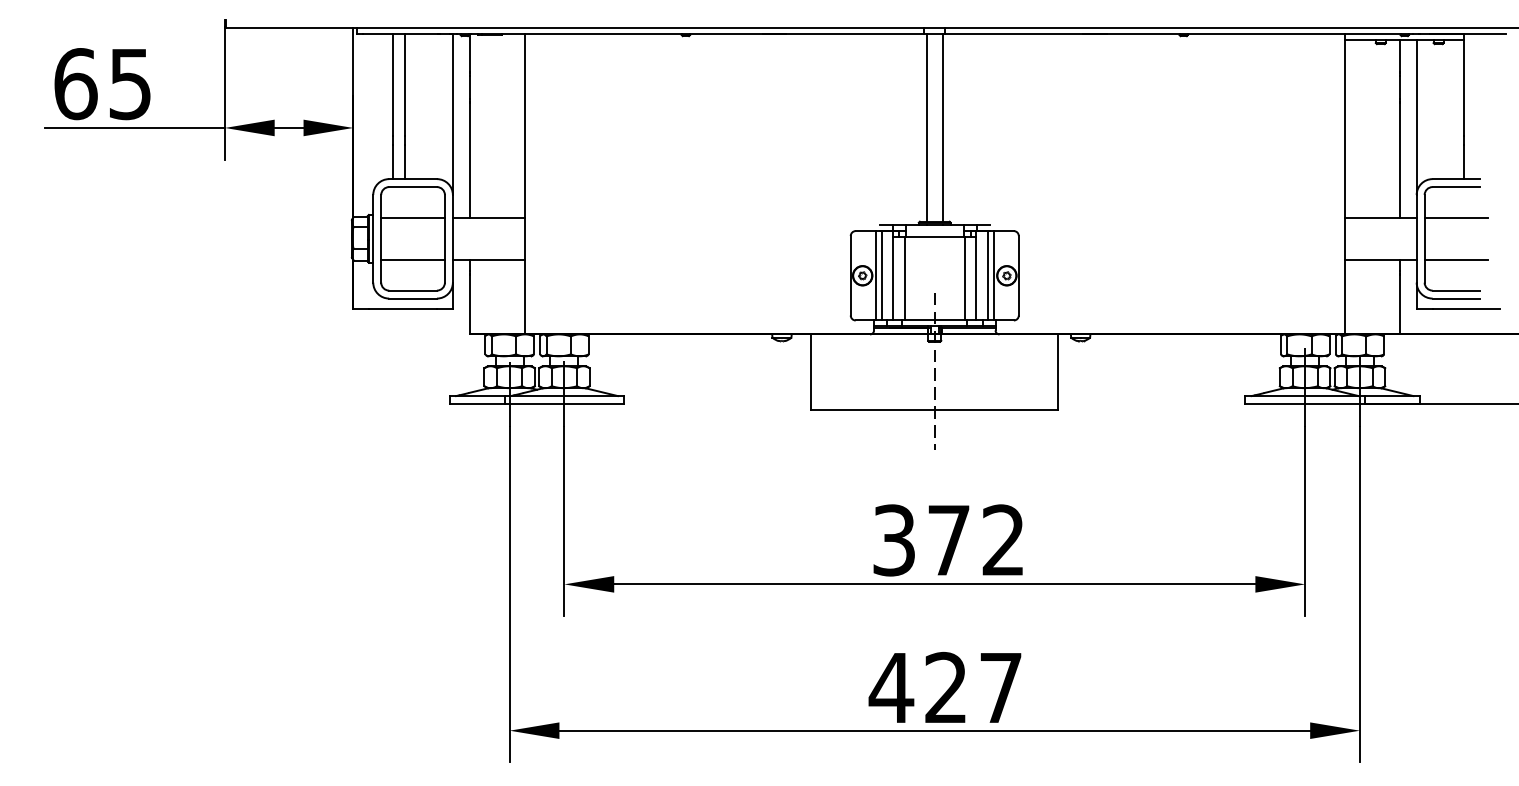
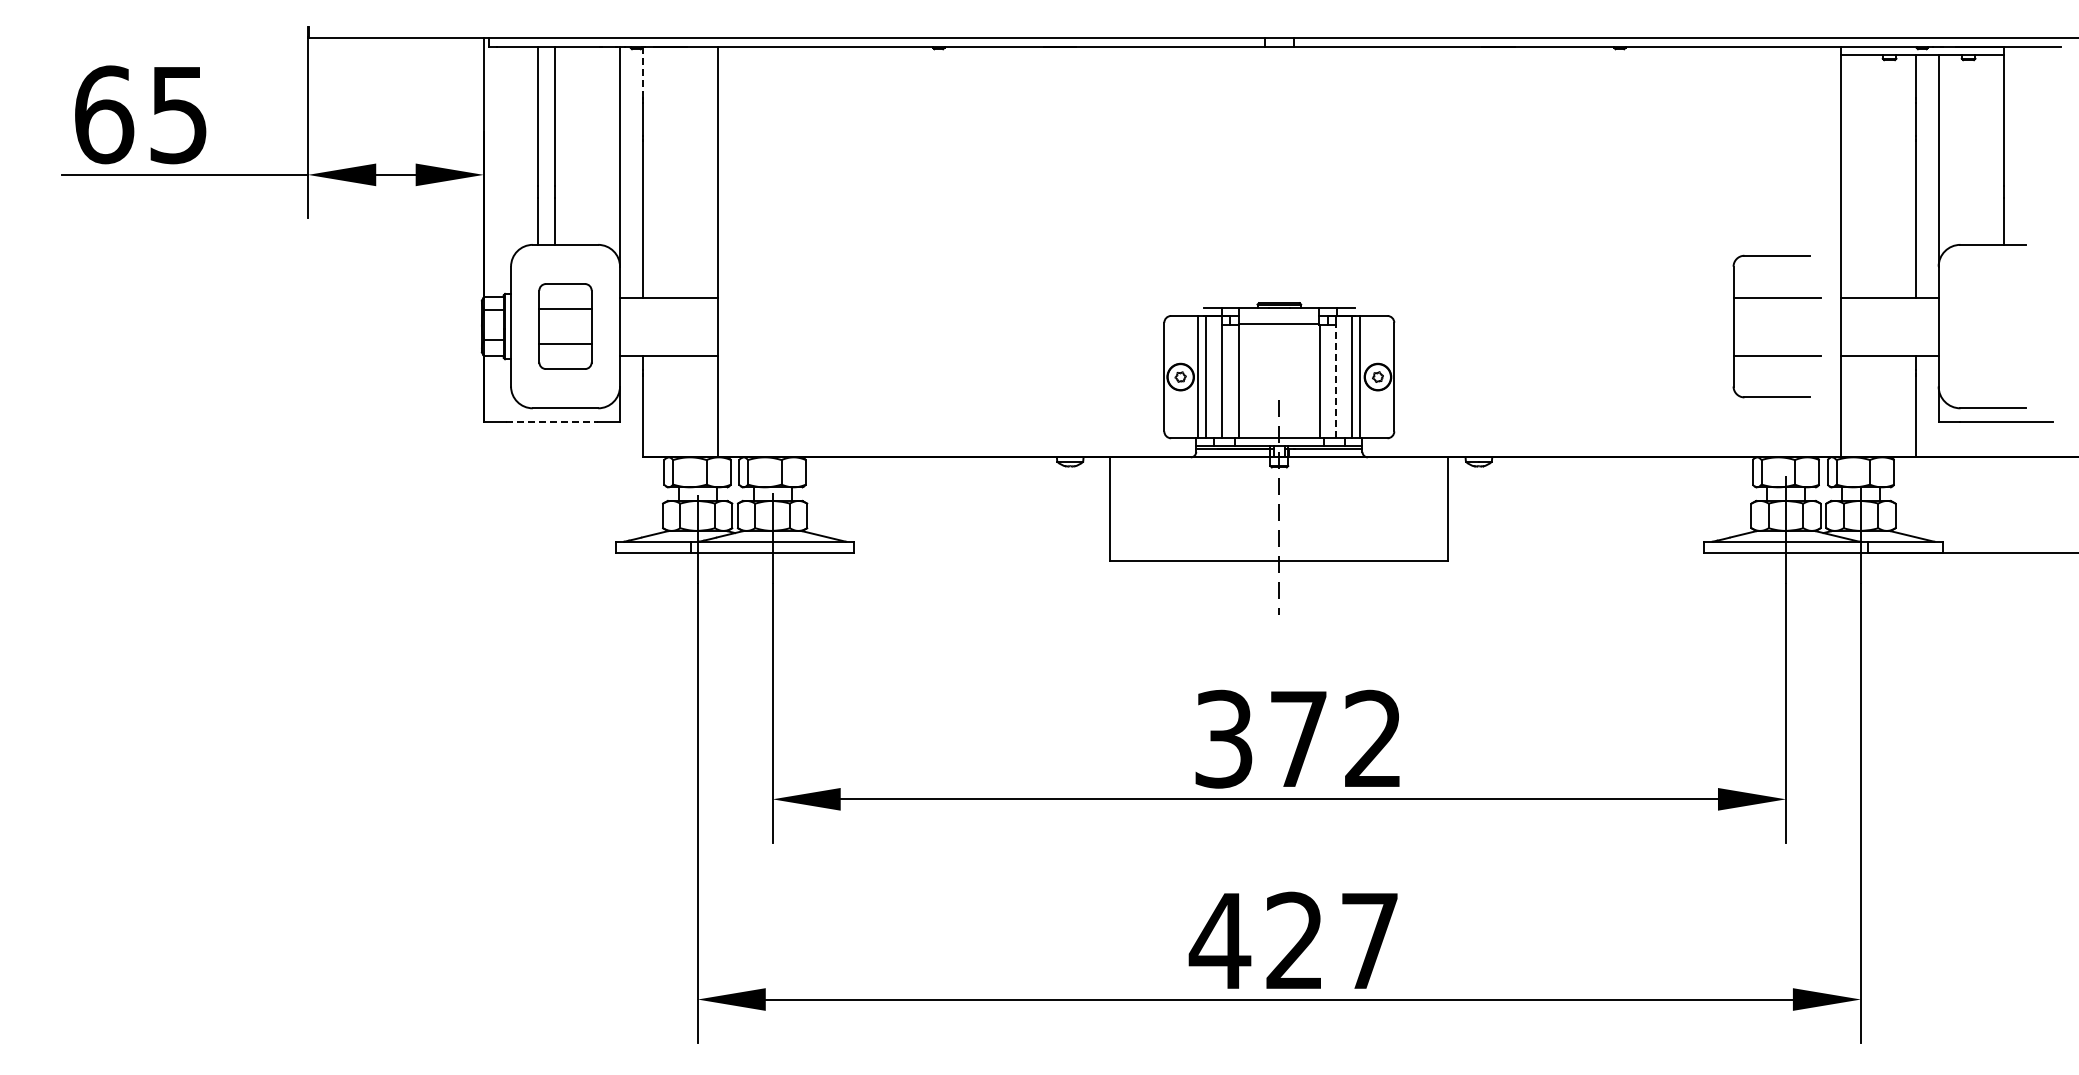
line: (470, 53) -> (643, 72), solid -> dashed
line: (926, 127) -> (1268, 174), removed
line: (942, 127) -> (1290, 174), removed
part: (1456, 218) -> (1776, 298), moved
part: (413, 238) -> (565, 326), size x0.6
line: (976, 278) -> (1336, 381), solid -> dashed
line: (403, 308) -> (552, 421), solid -> dashed

